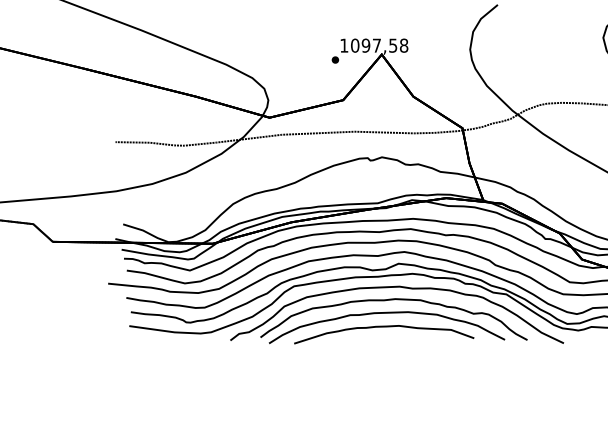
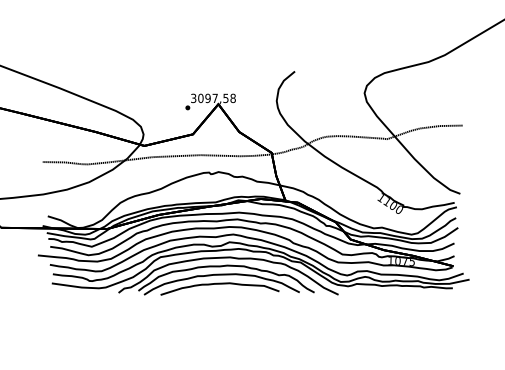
text: (343, 45) -> (193, 98), 1097,58 -> 3097,58

